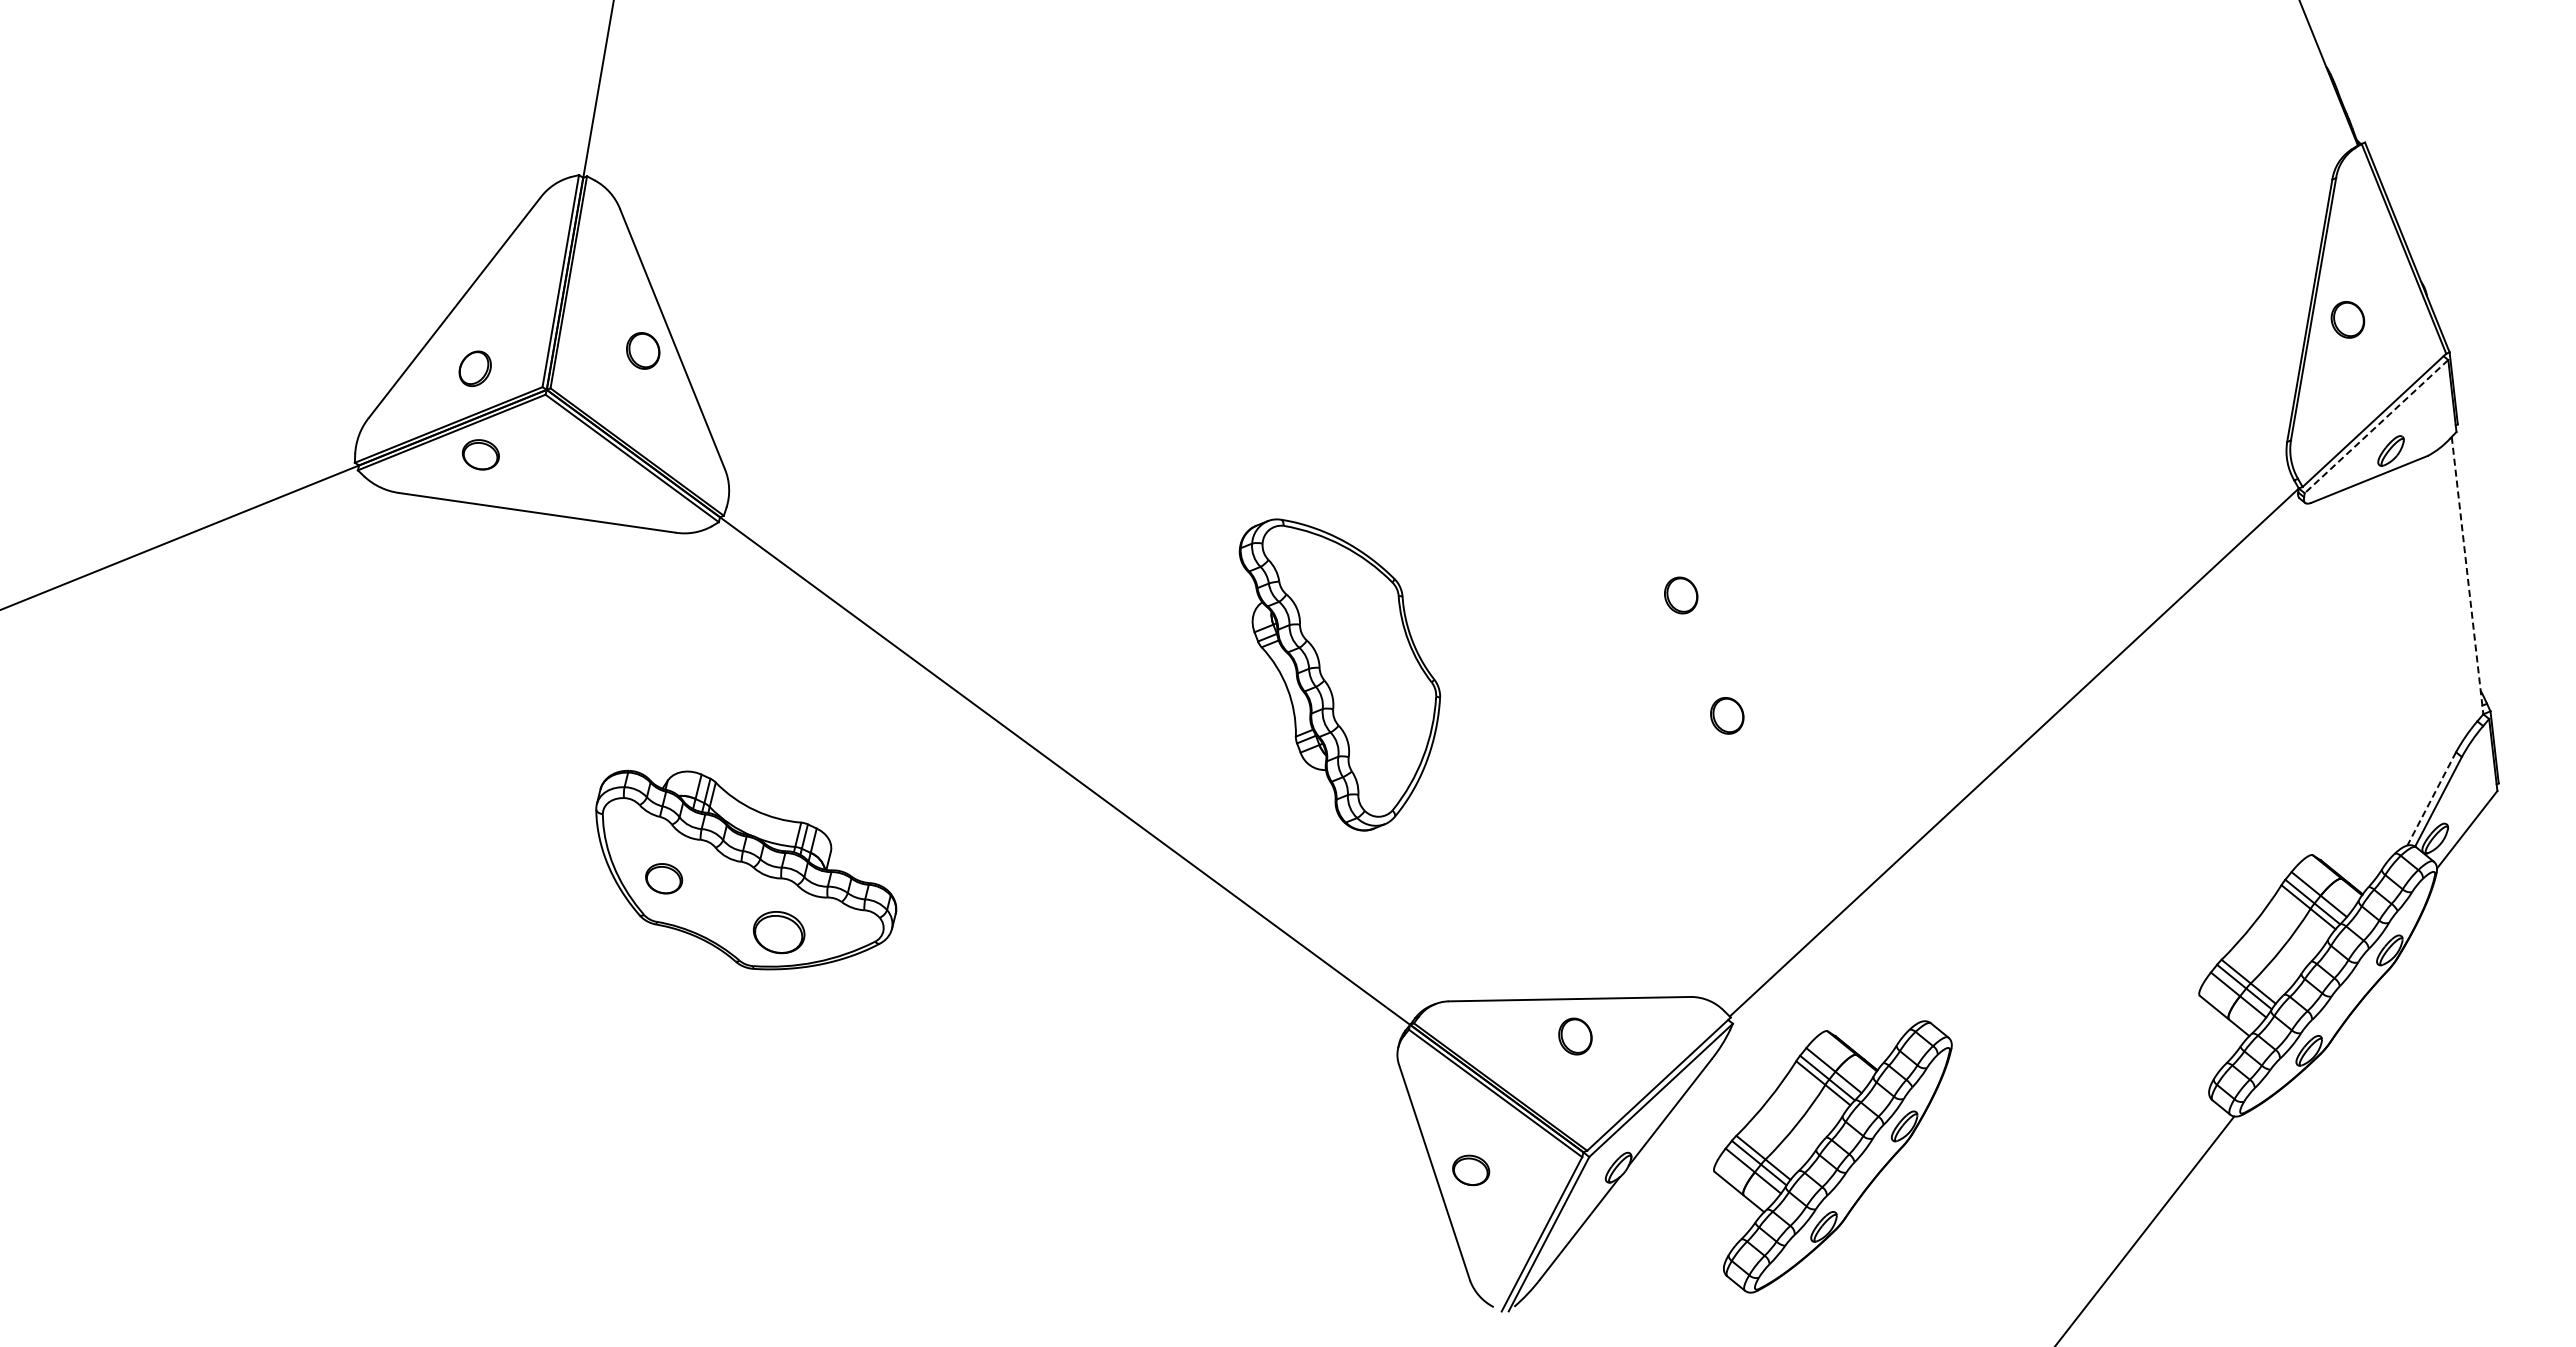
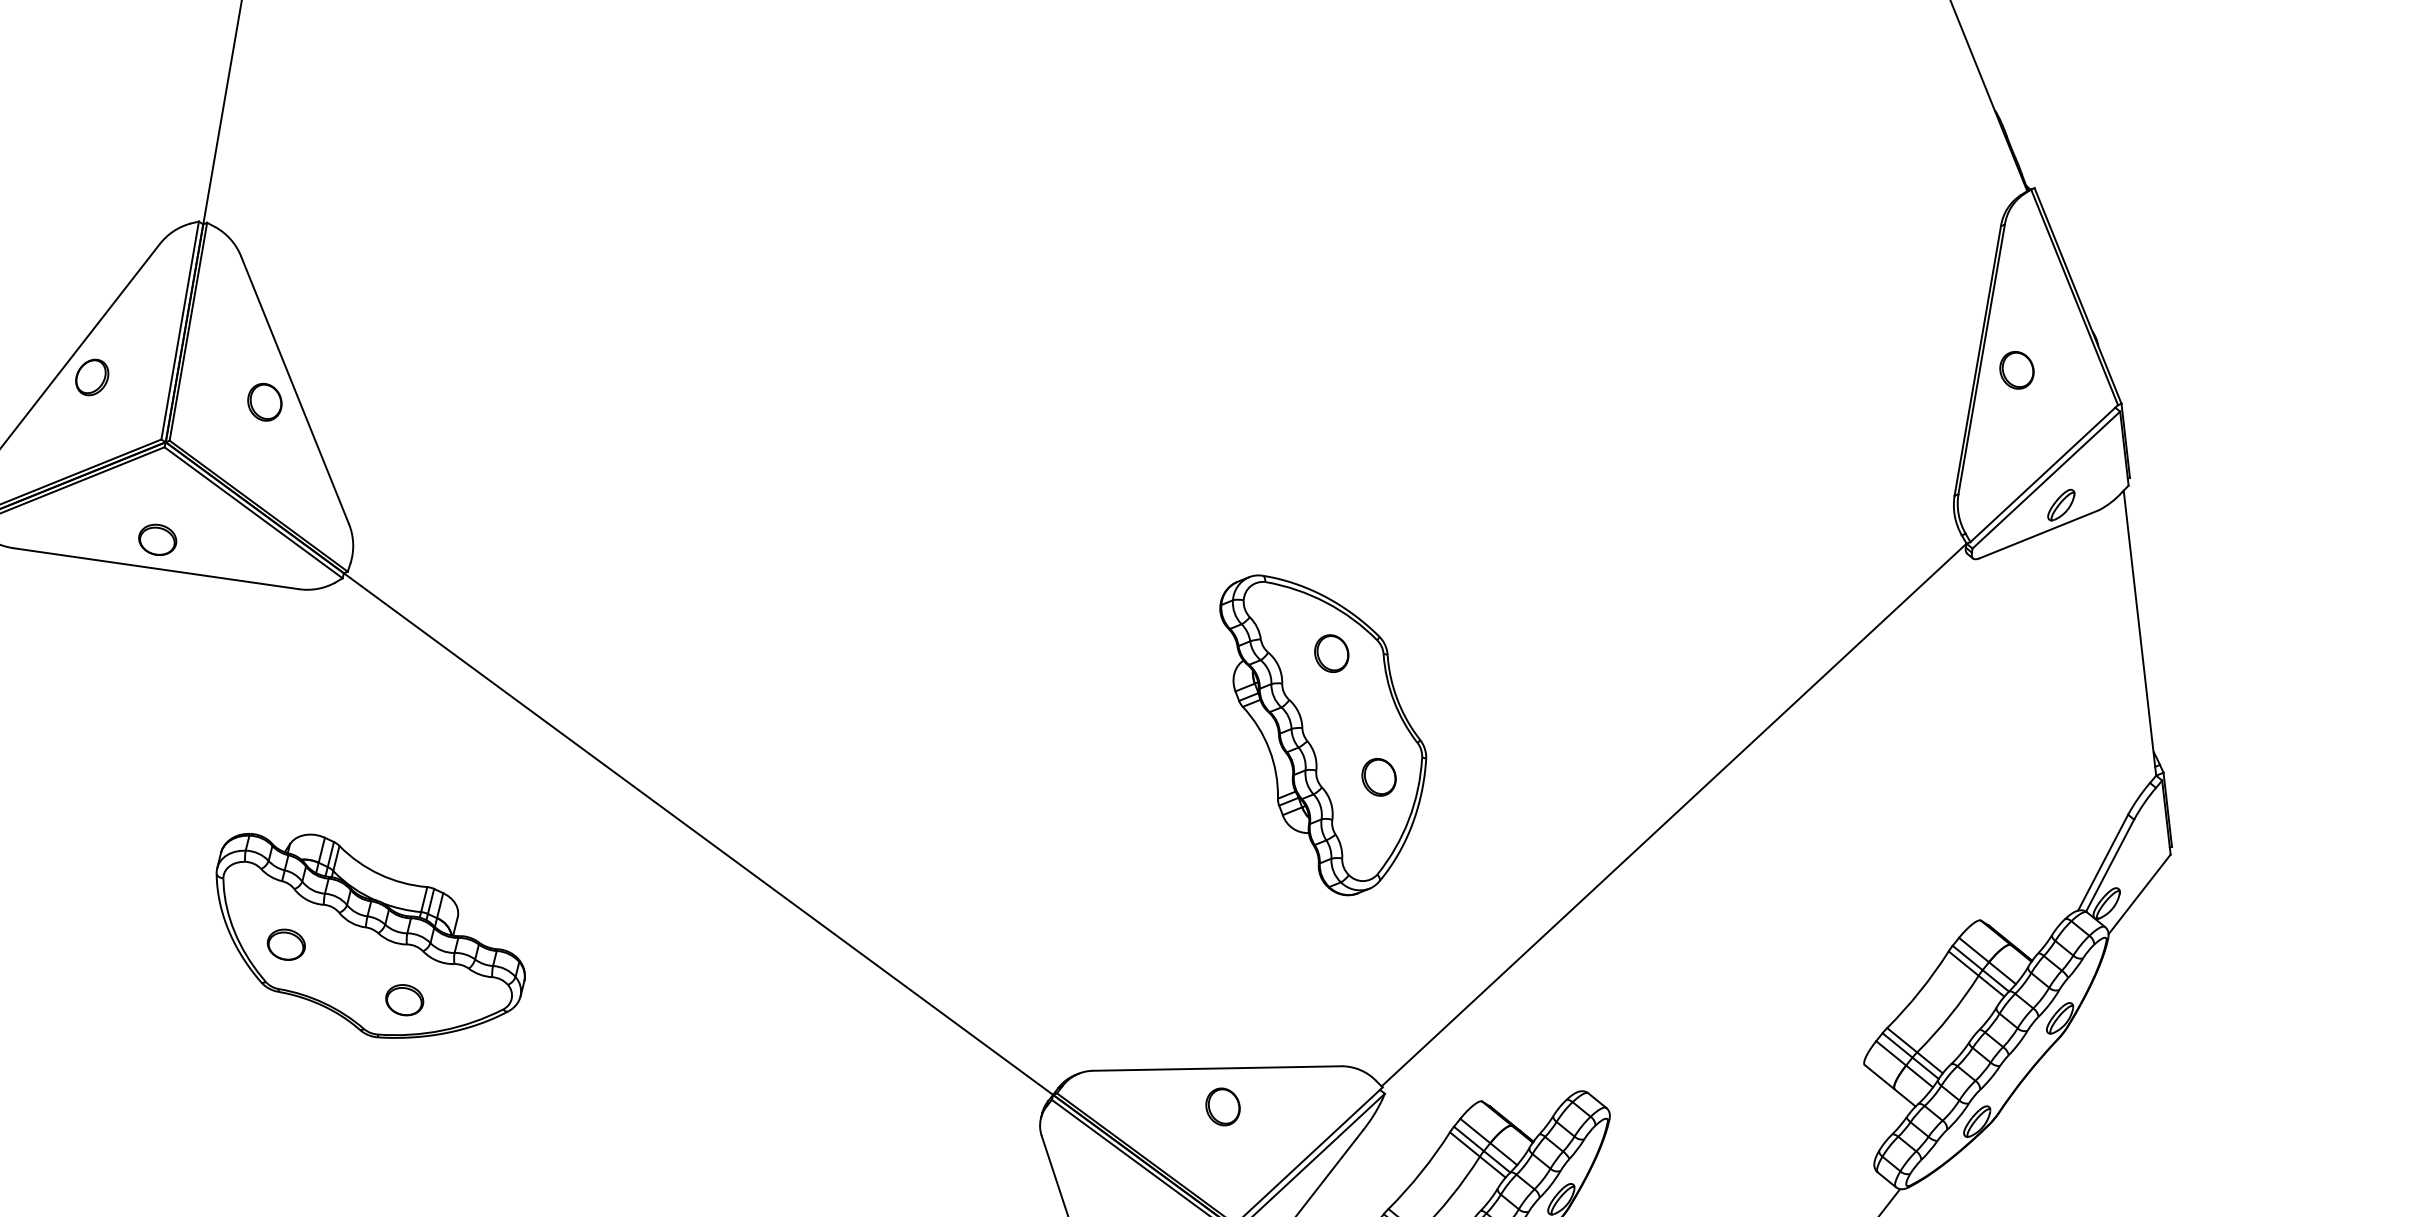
part: (474, 368) -> (91, 377), moved
line: (2376, 426) -> (2046, 479), dashed -> solid
part: (480, 454) -> (157, 539), moved
line: (2467, 575) -> (2139, 633), dashed -> solid
part: (1339, 674) -> (1322, 734), moved
line: (2431, 798) -> (2102, 862), dashed -> solid
part: (779, 932) -> (404, 1000), size x0.71

